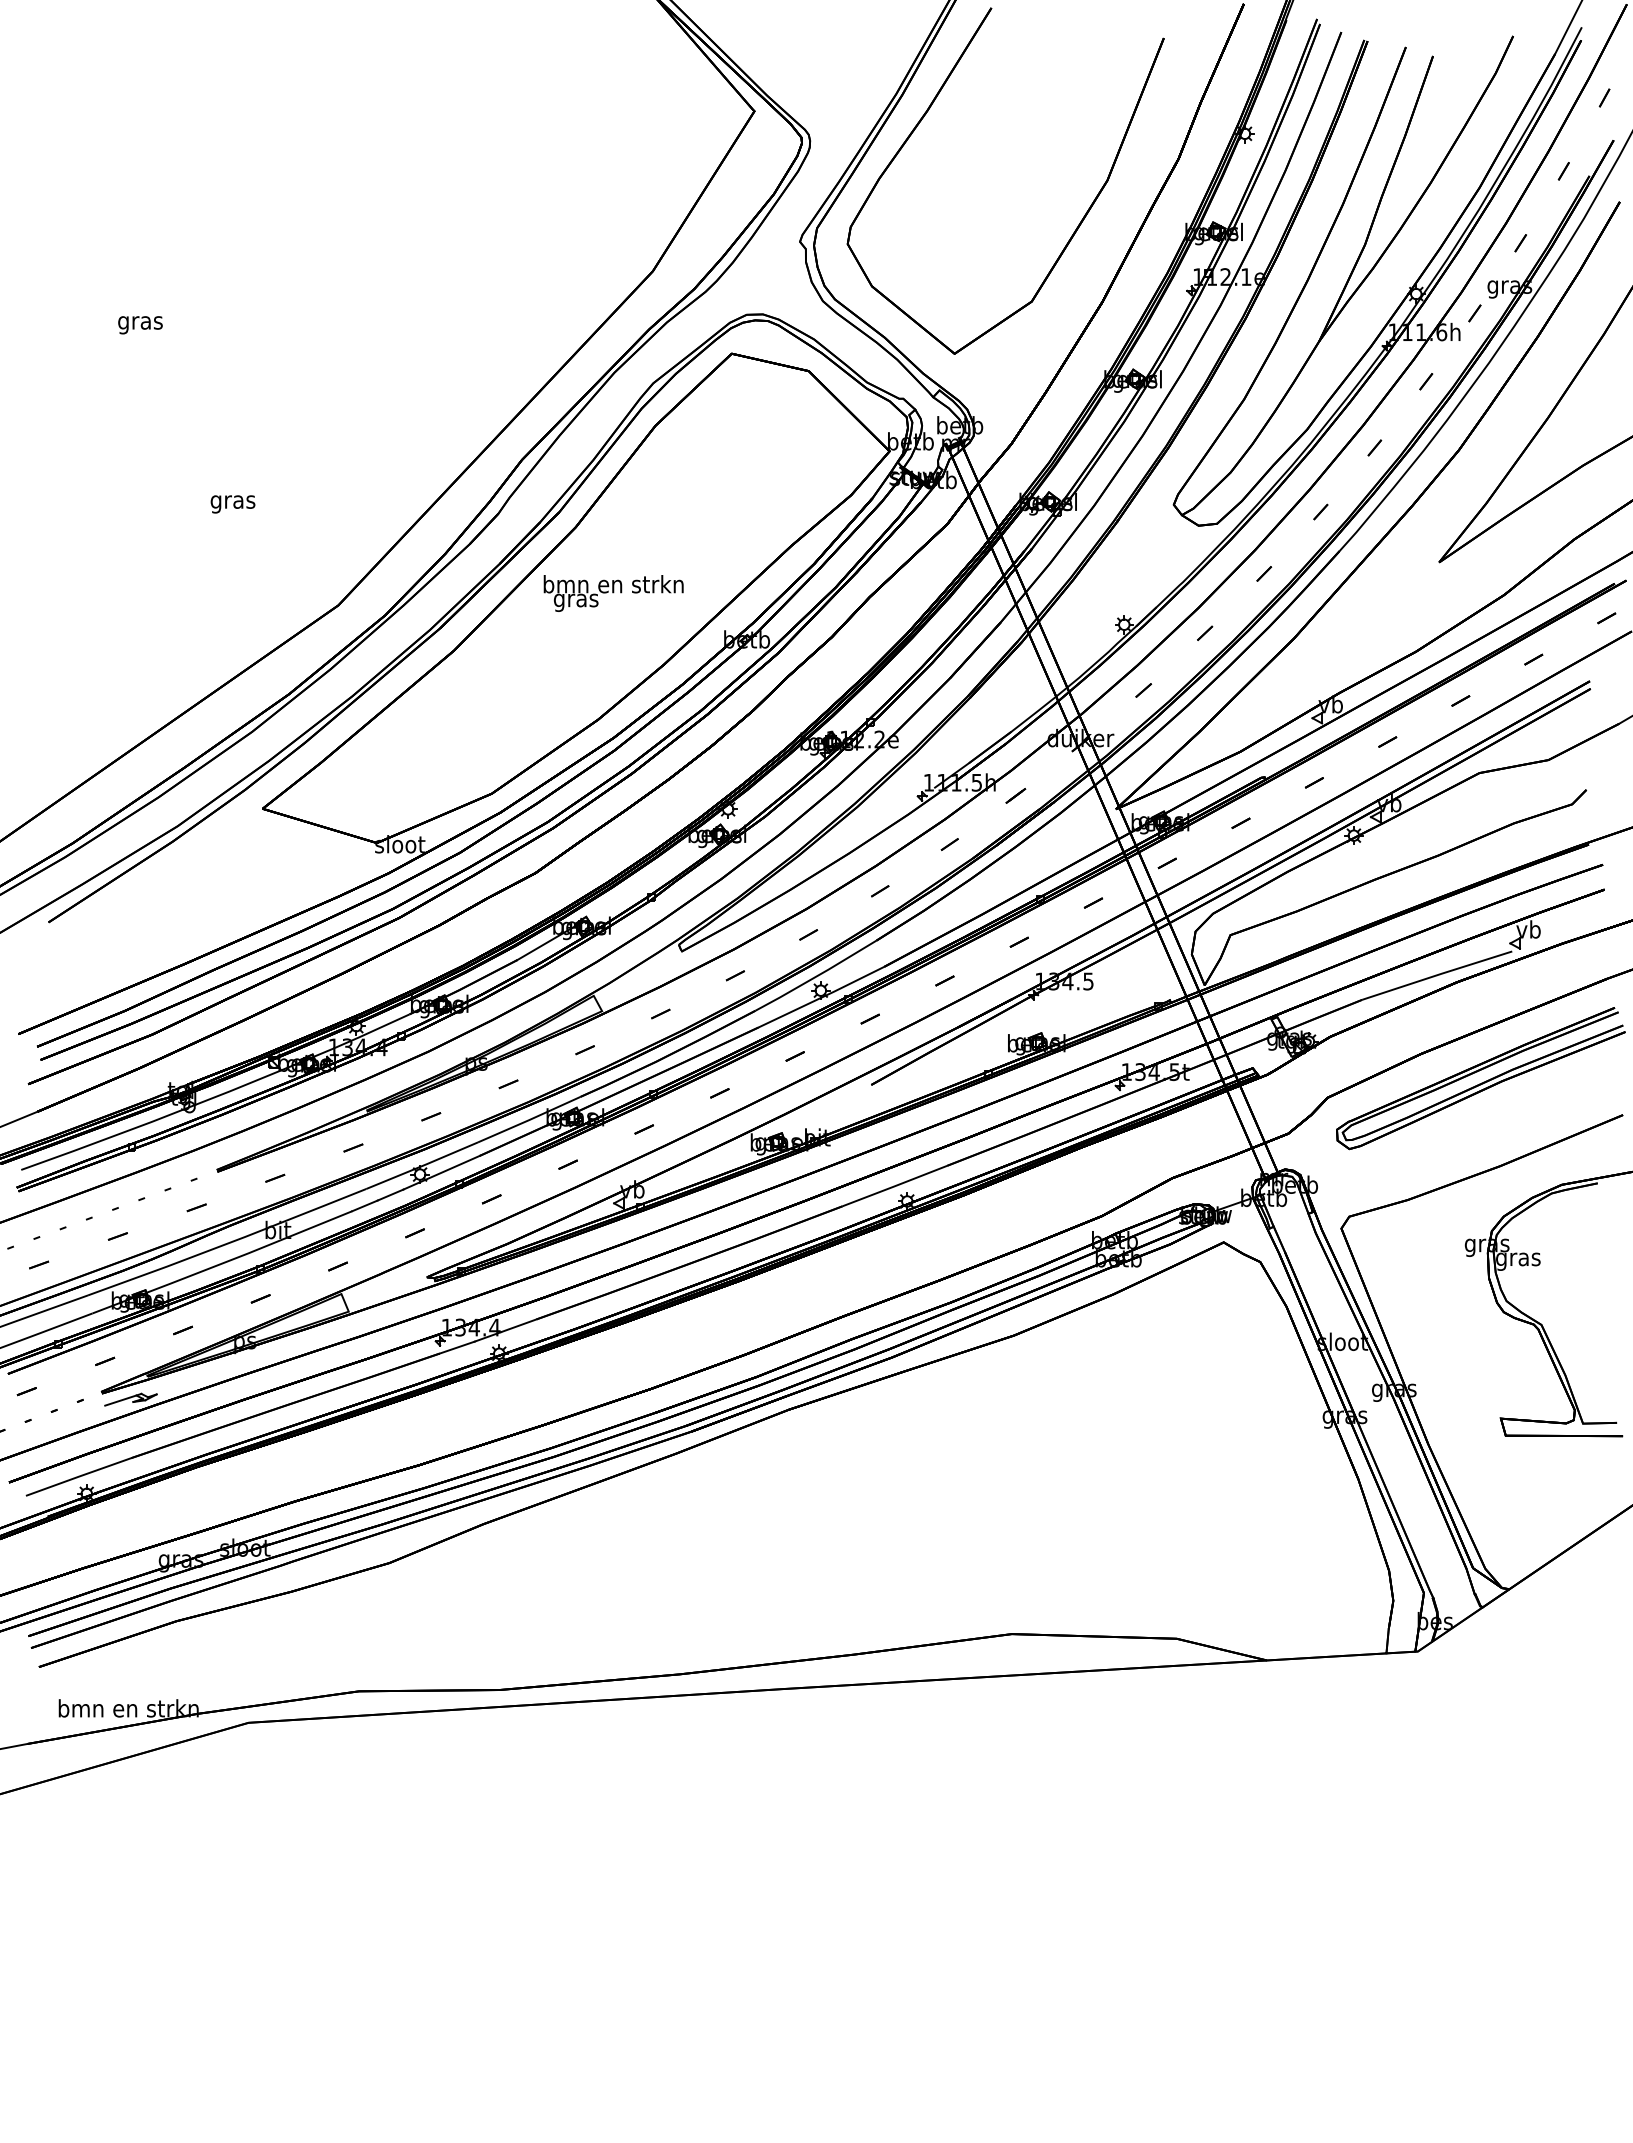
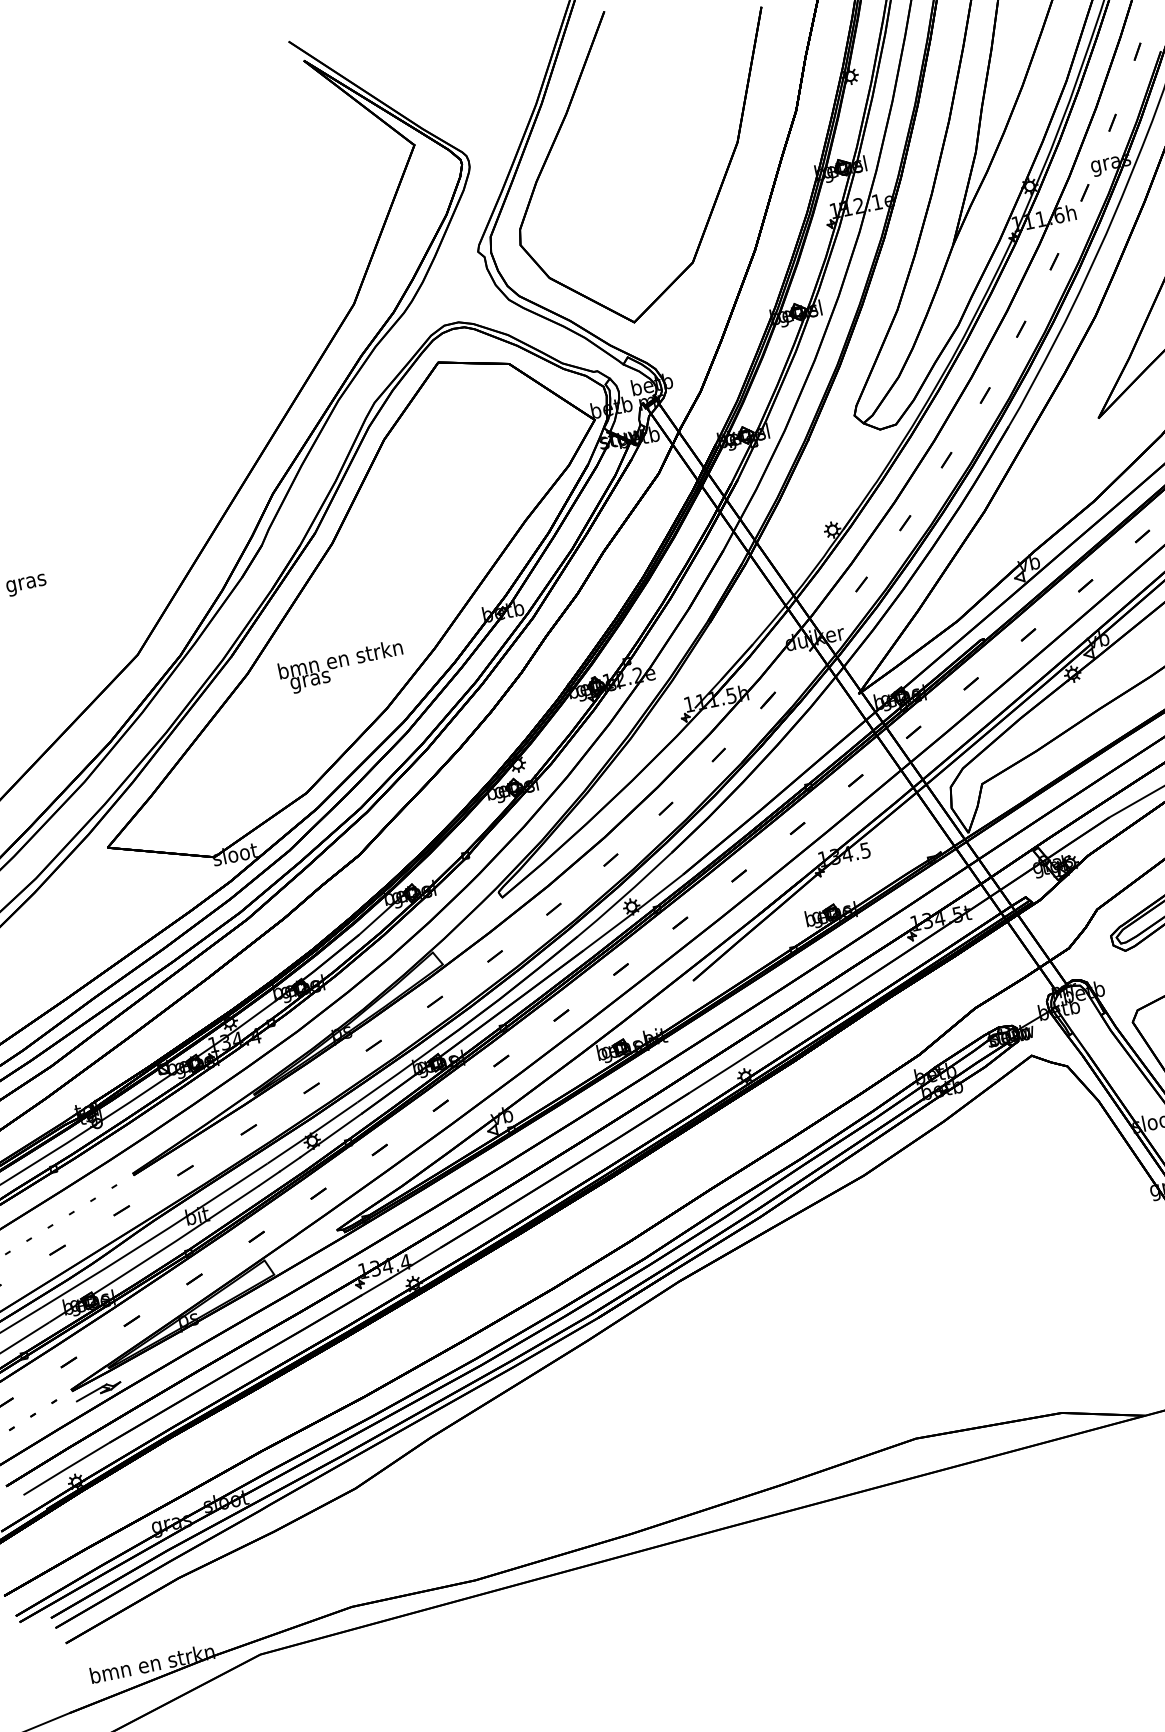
text: (613, 593) -> (341, 667), moved

